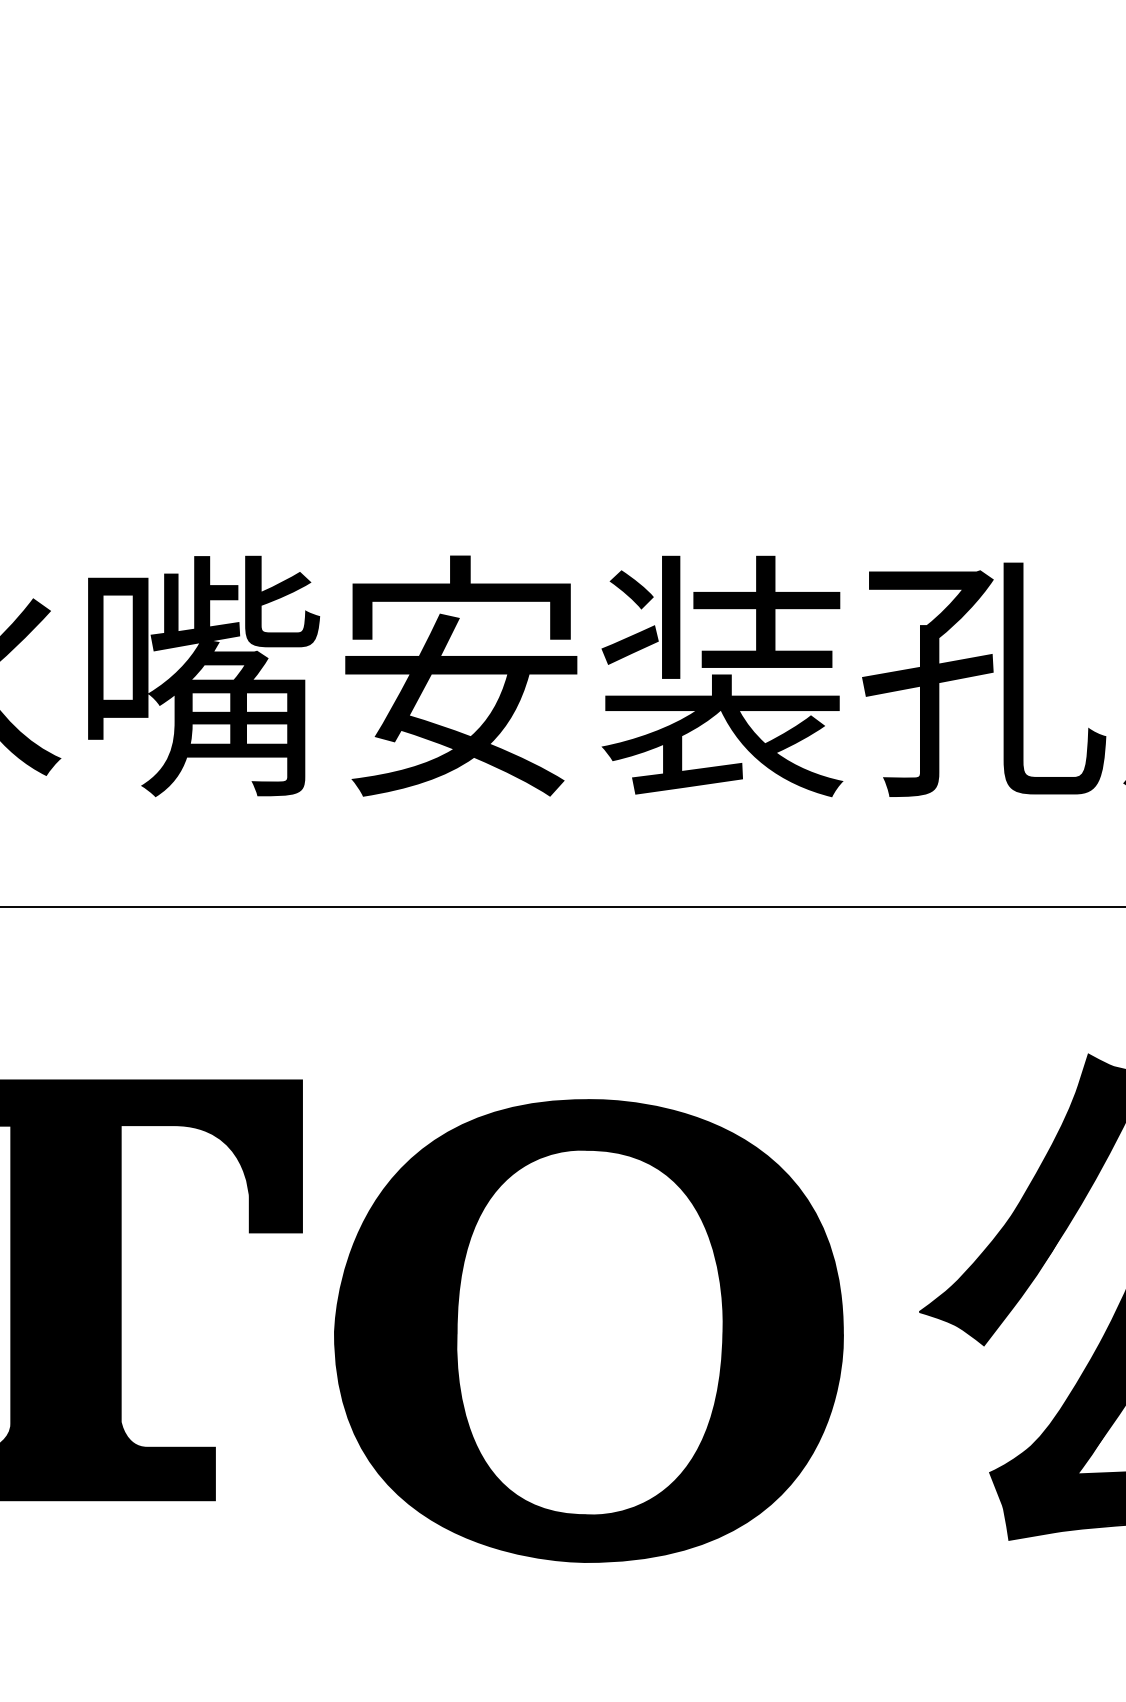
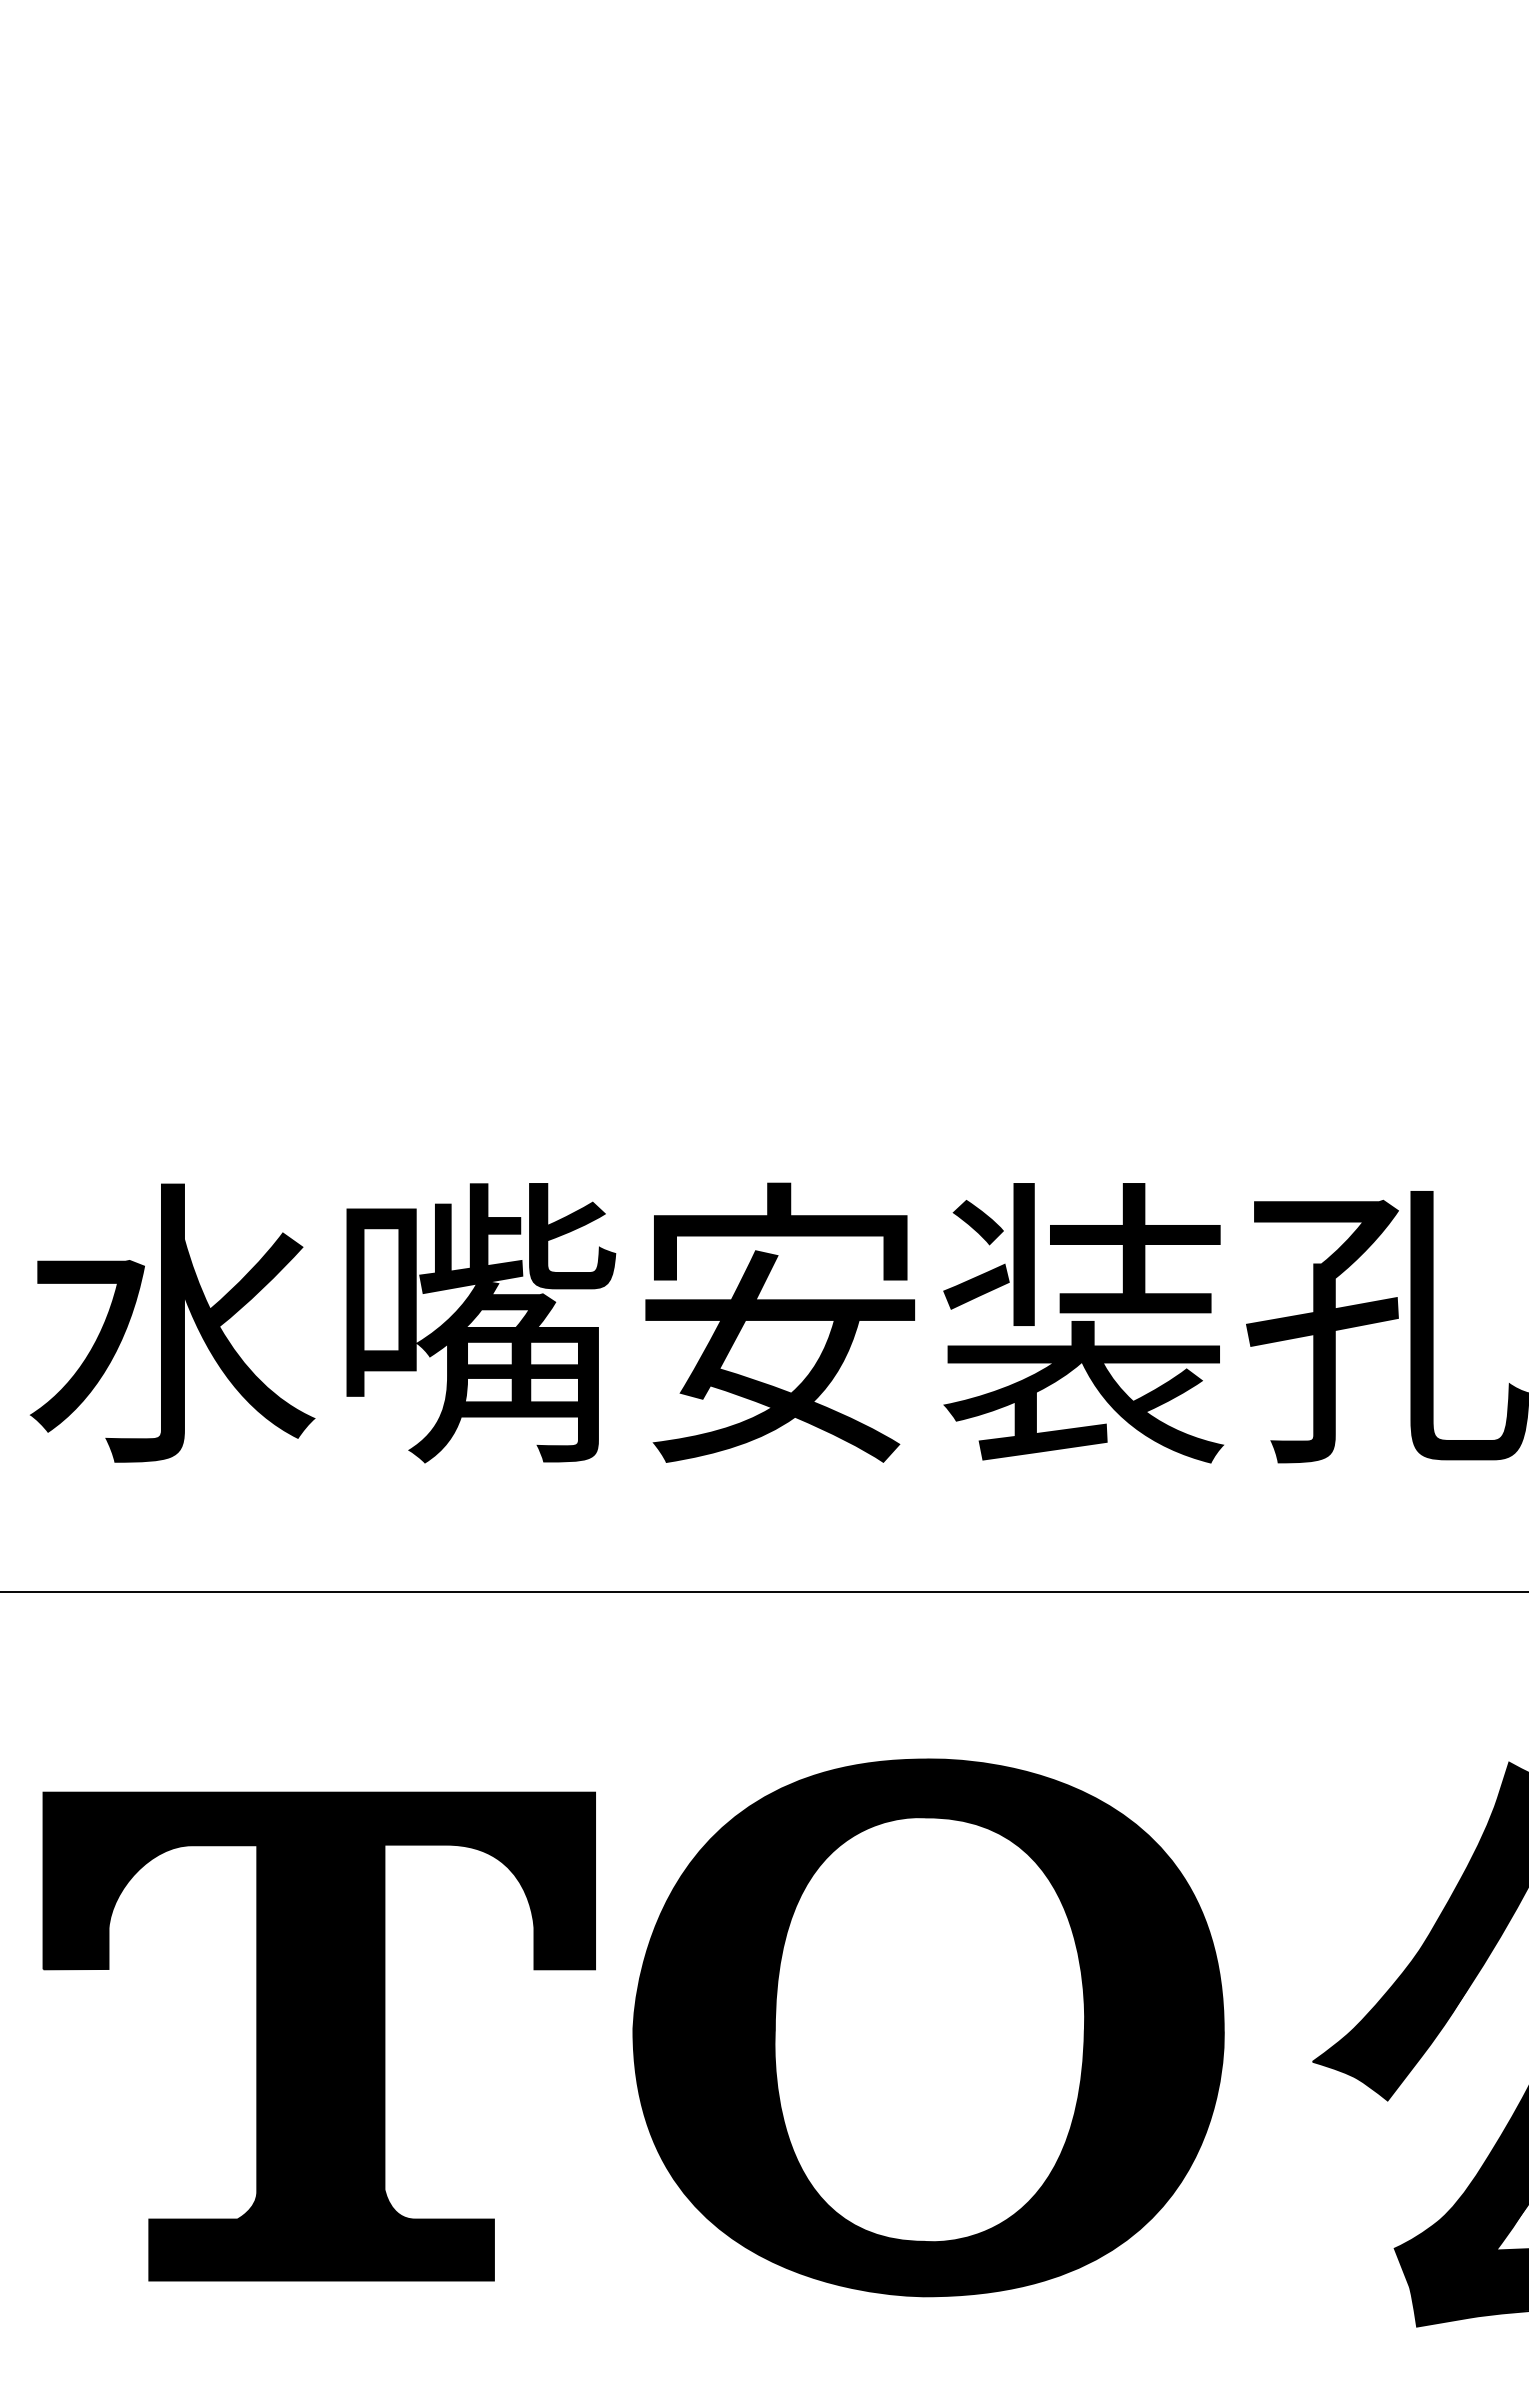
part: (588, 1330) -> (928, 2027), moved

